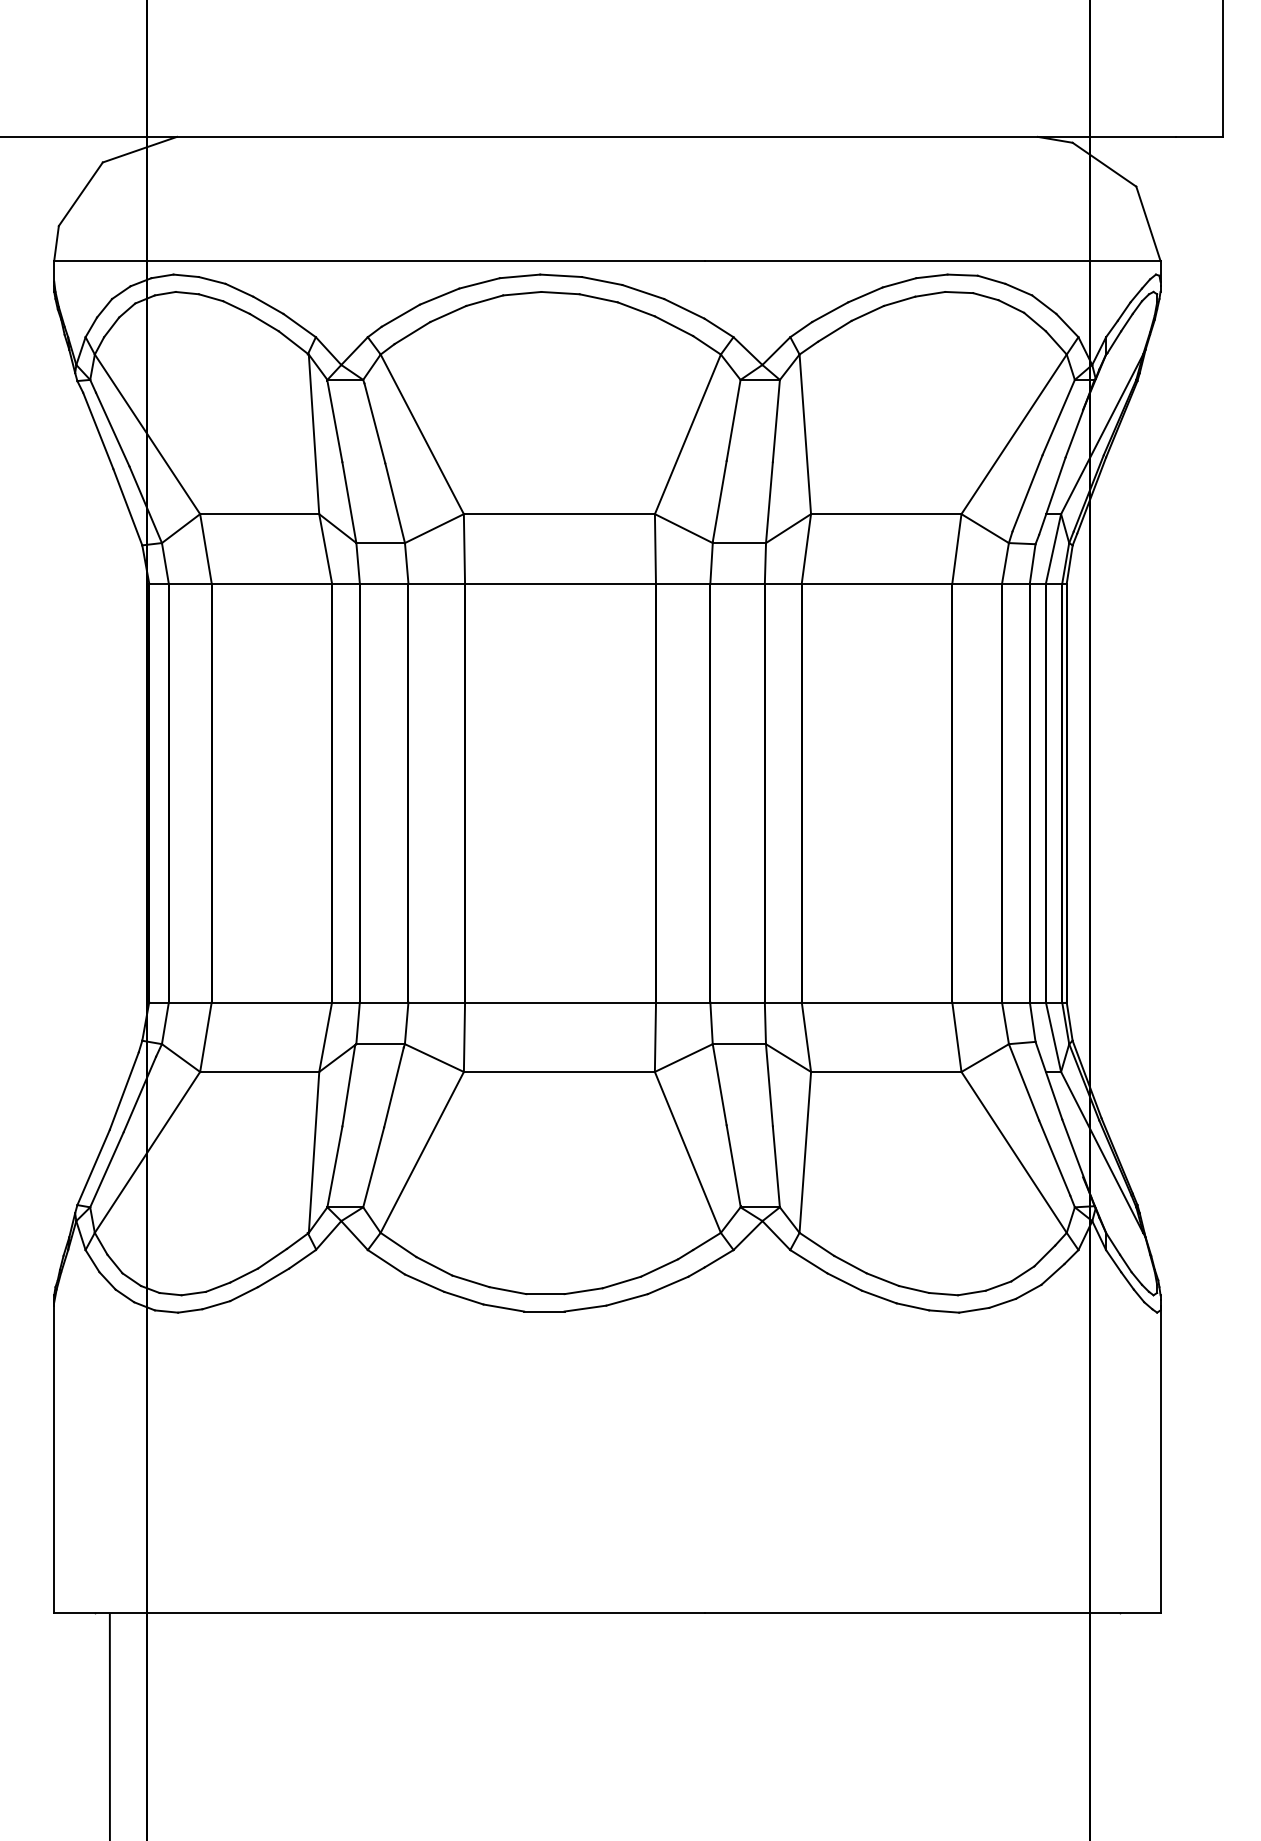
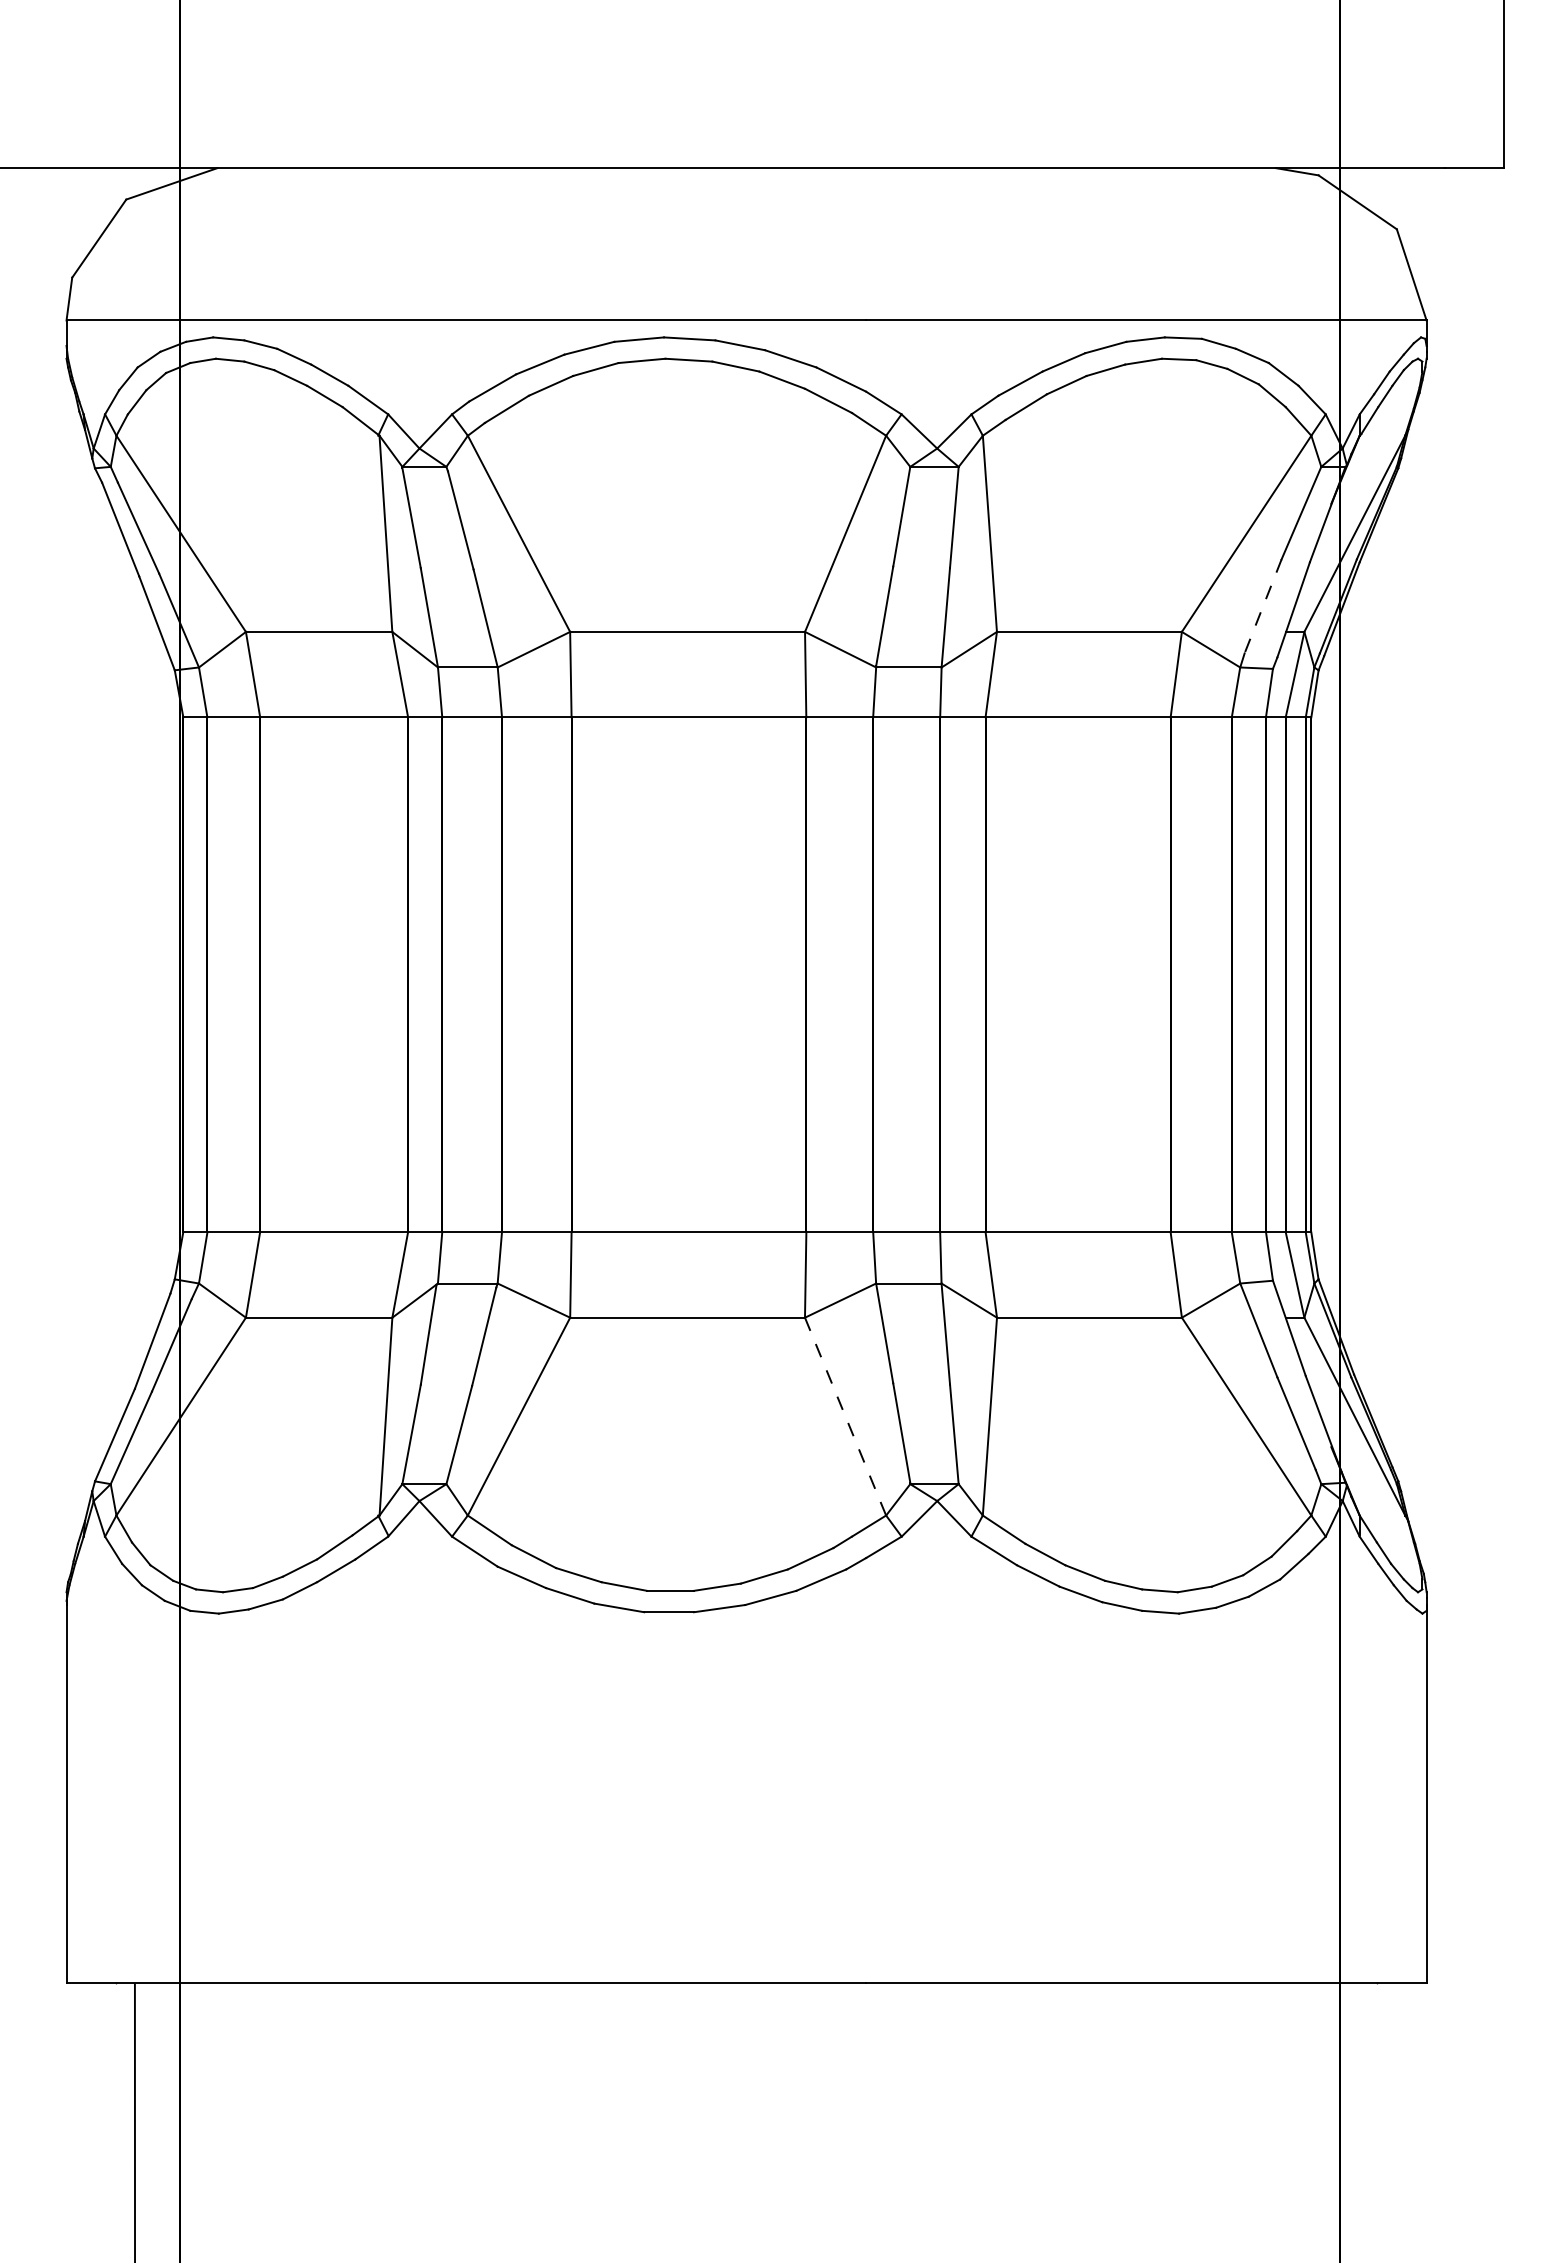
line: (1027, 493) -> (1263, 606), solid -> dashed
line: (687, 1152) -> (845, 1416), solid -> dashed

